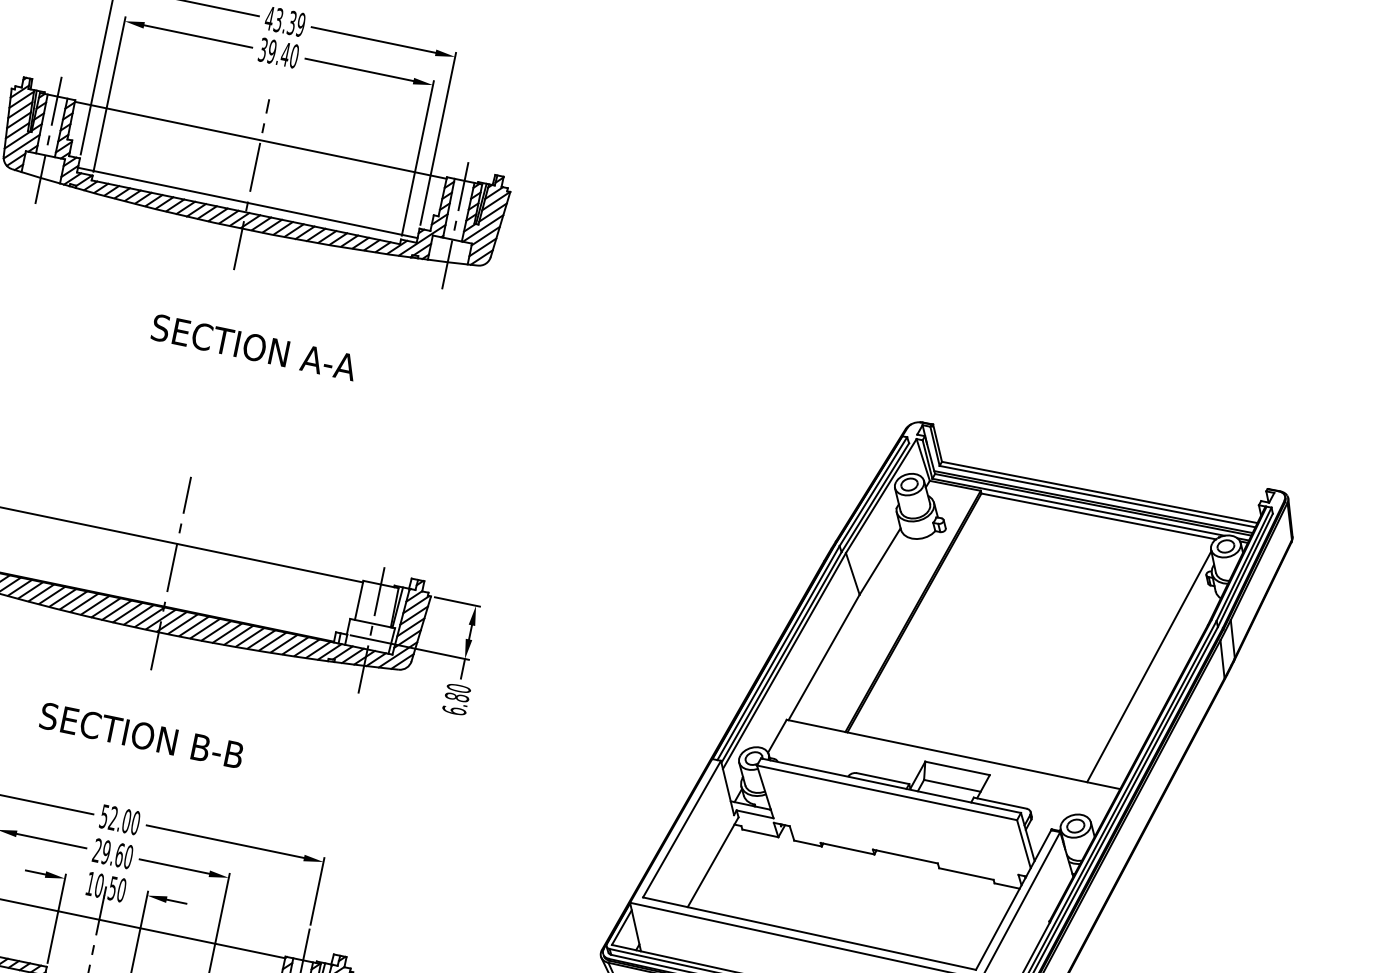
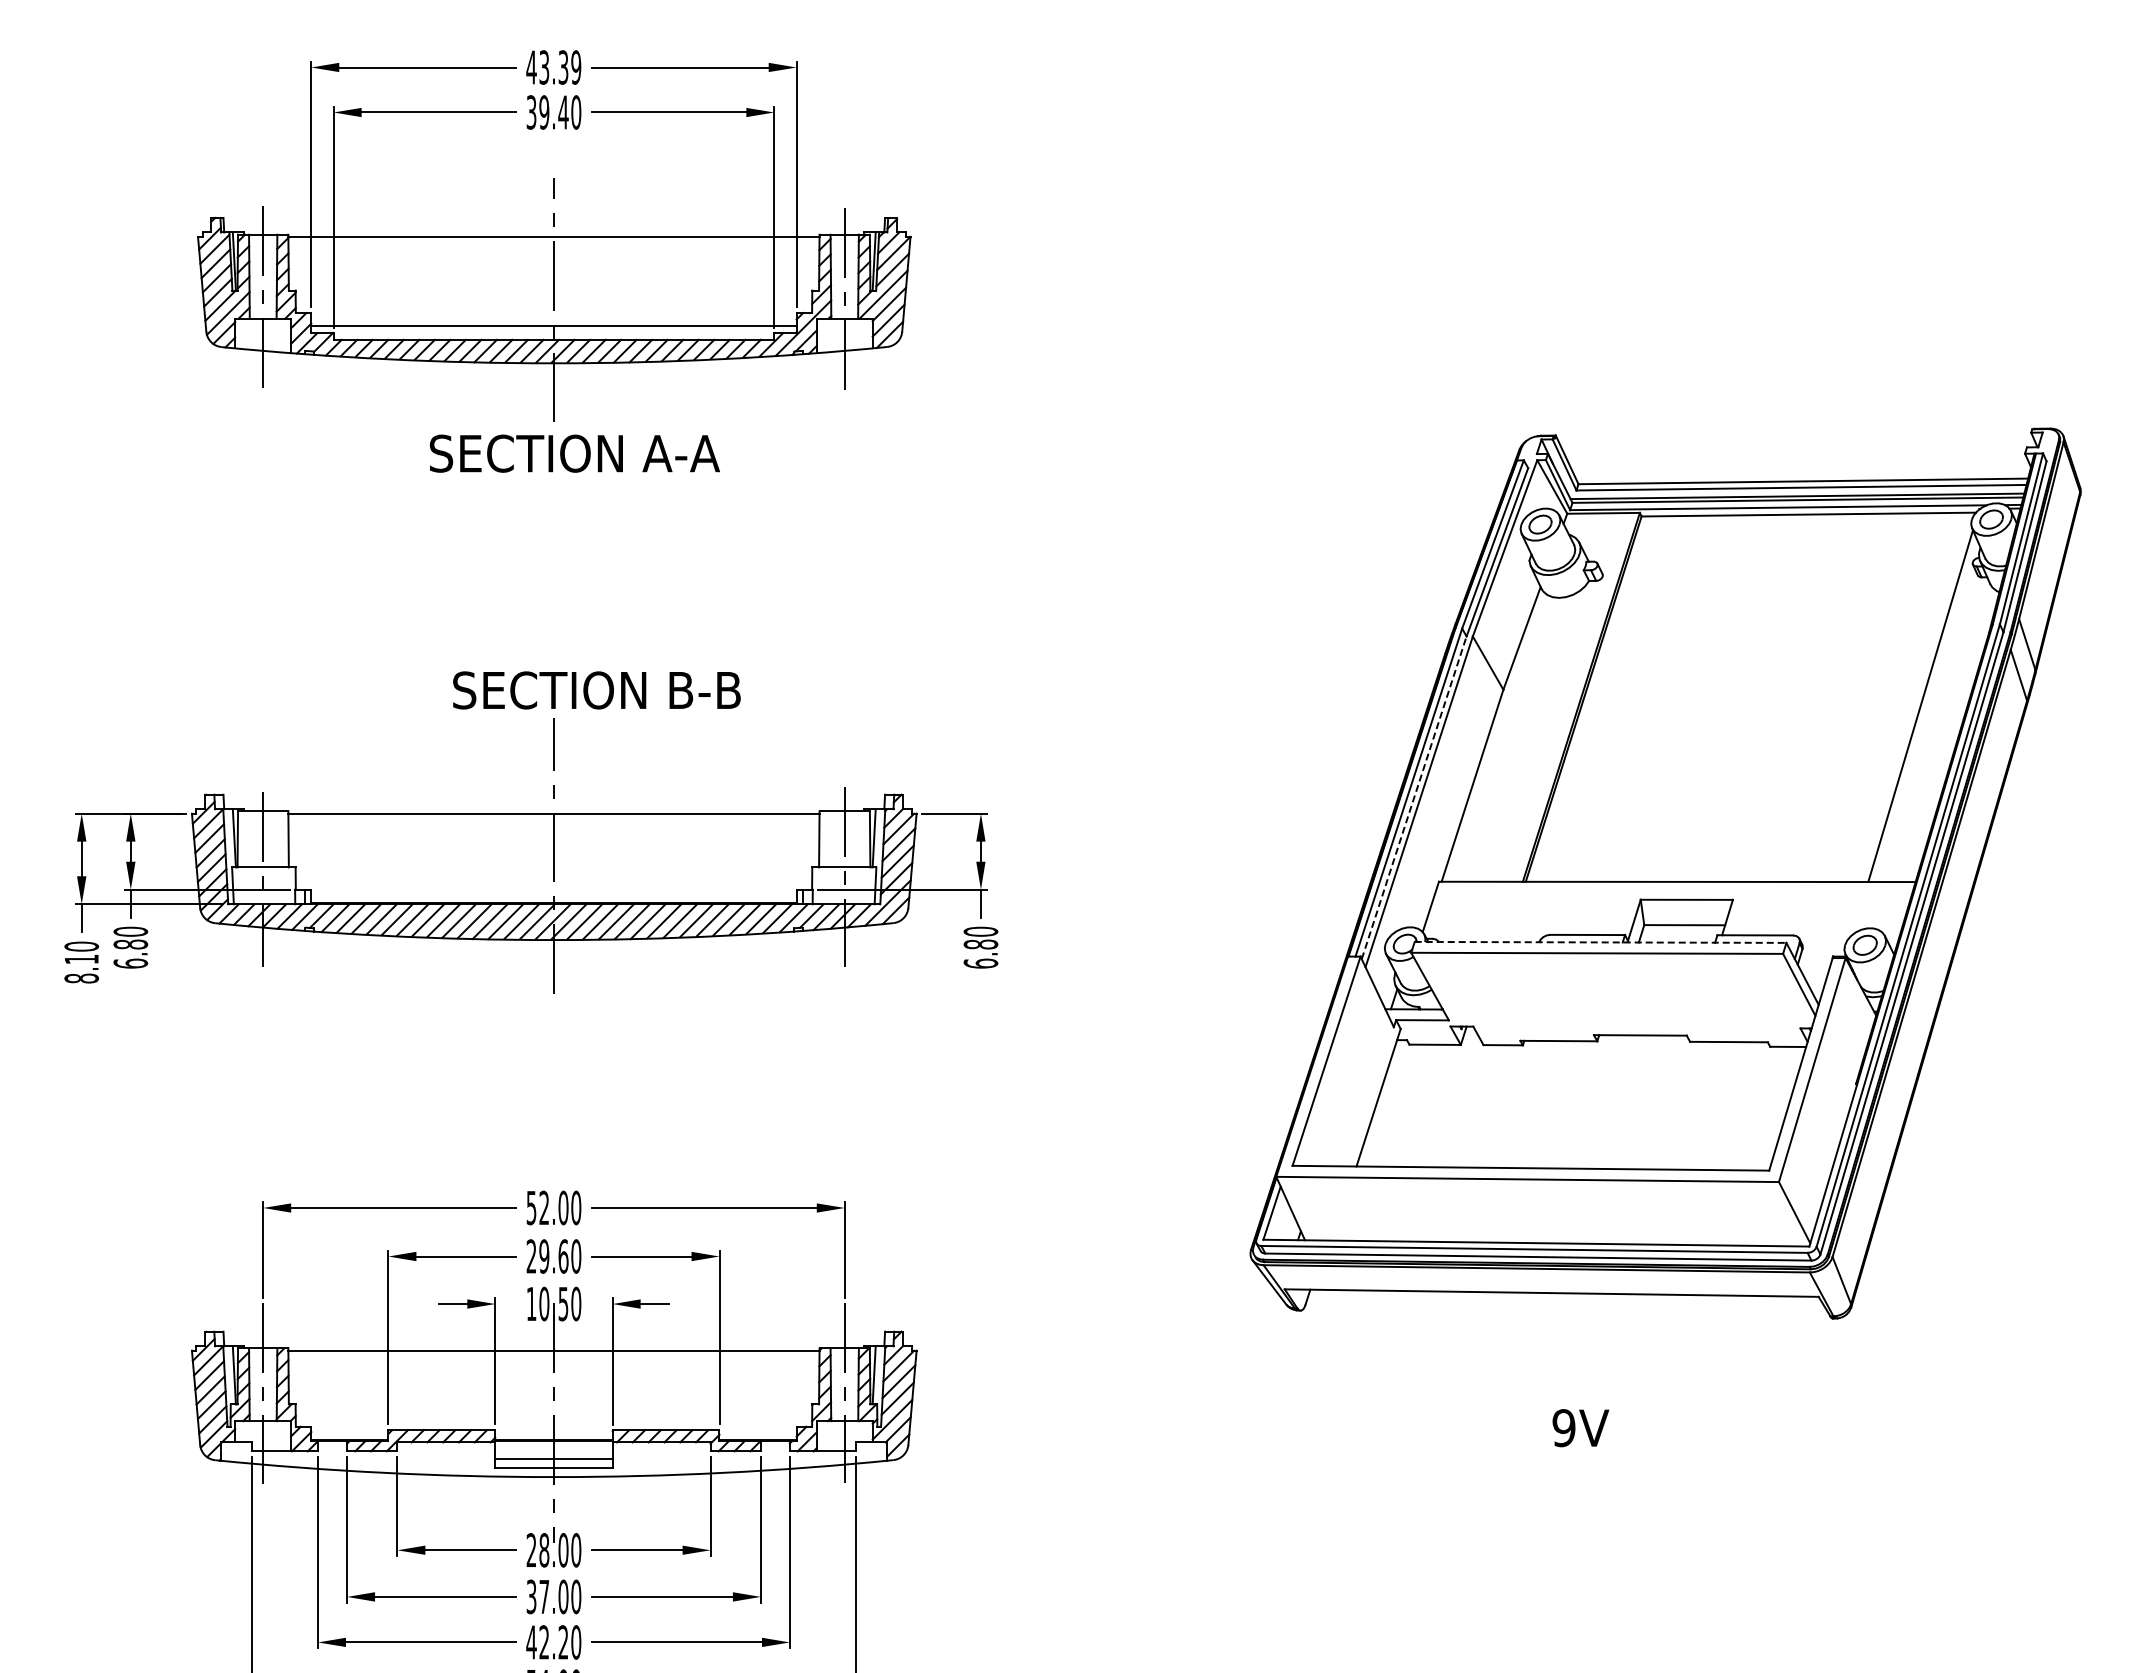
text: (254, 347) -> (574, 453), moved
line: (781, 657) -> (1414, 797), solid -> dashed
text: (141, 735) -> (596, 690), moved
line: (890, 785) -> (1600, 942), solid -> dashed

